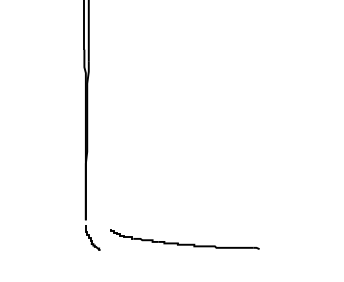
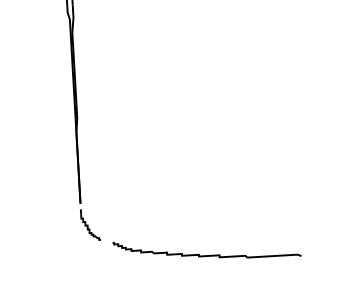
part: (184, 239) -> (206, 249), moved

